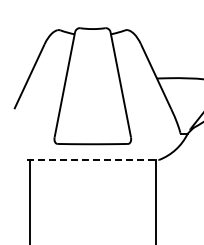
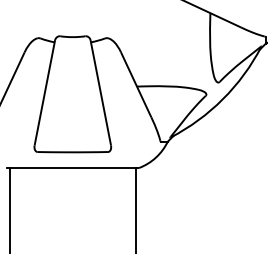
line: (92, 160) -> (72, 168), dashed -> solid

